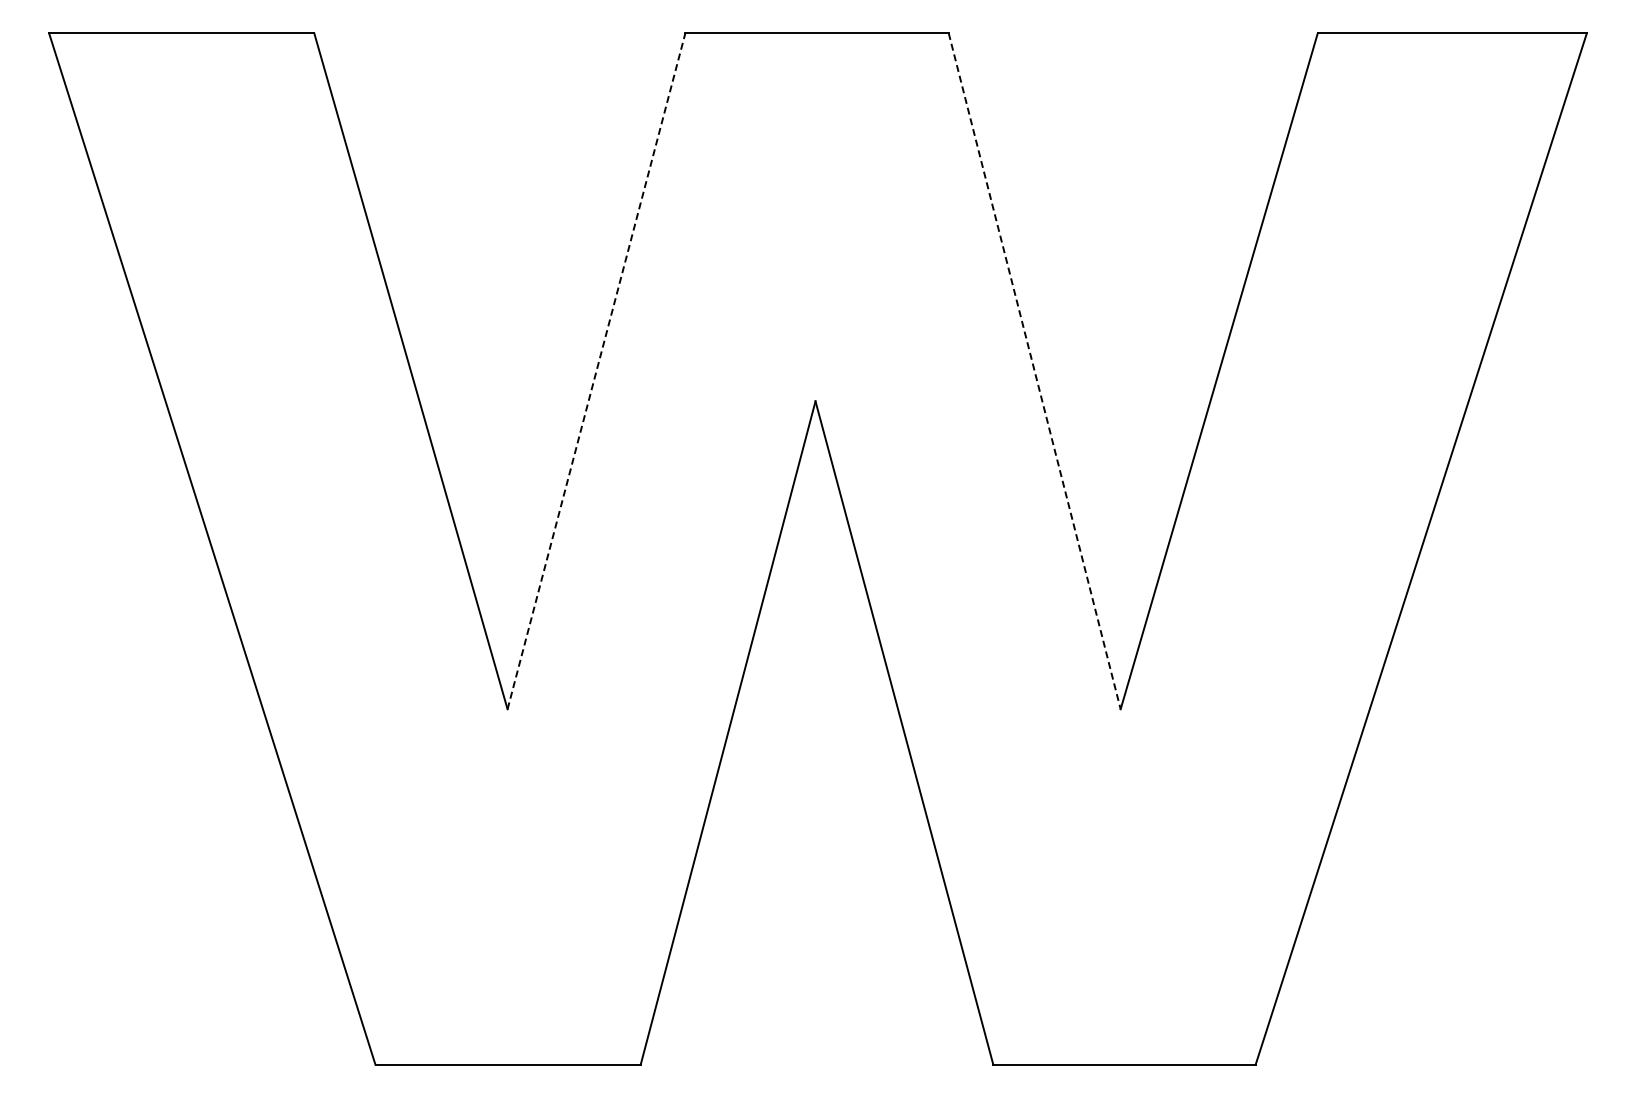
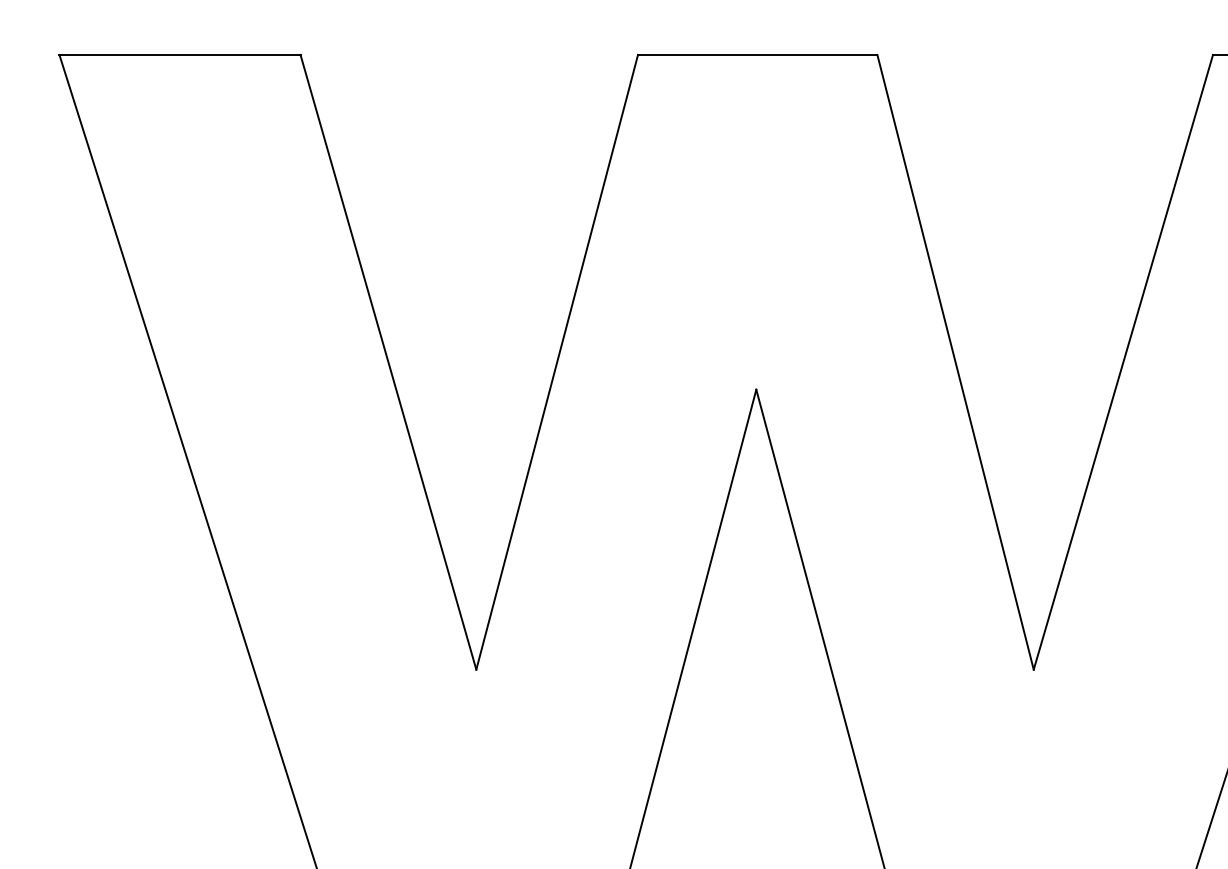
line: (596, 371) -> (557, 362), dashed -> solid
line: (1034, 371) -> (955, 362), dashed -> solid

